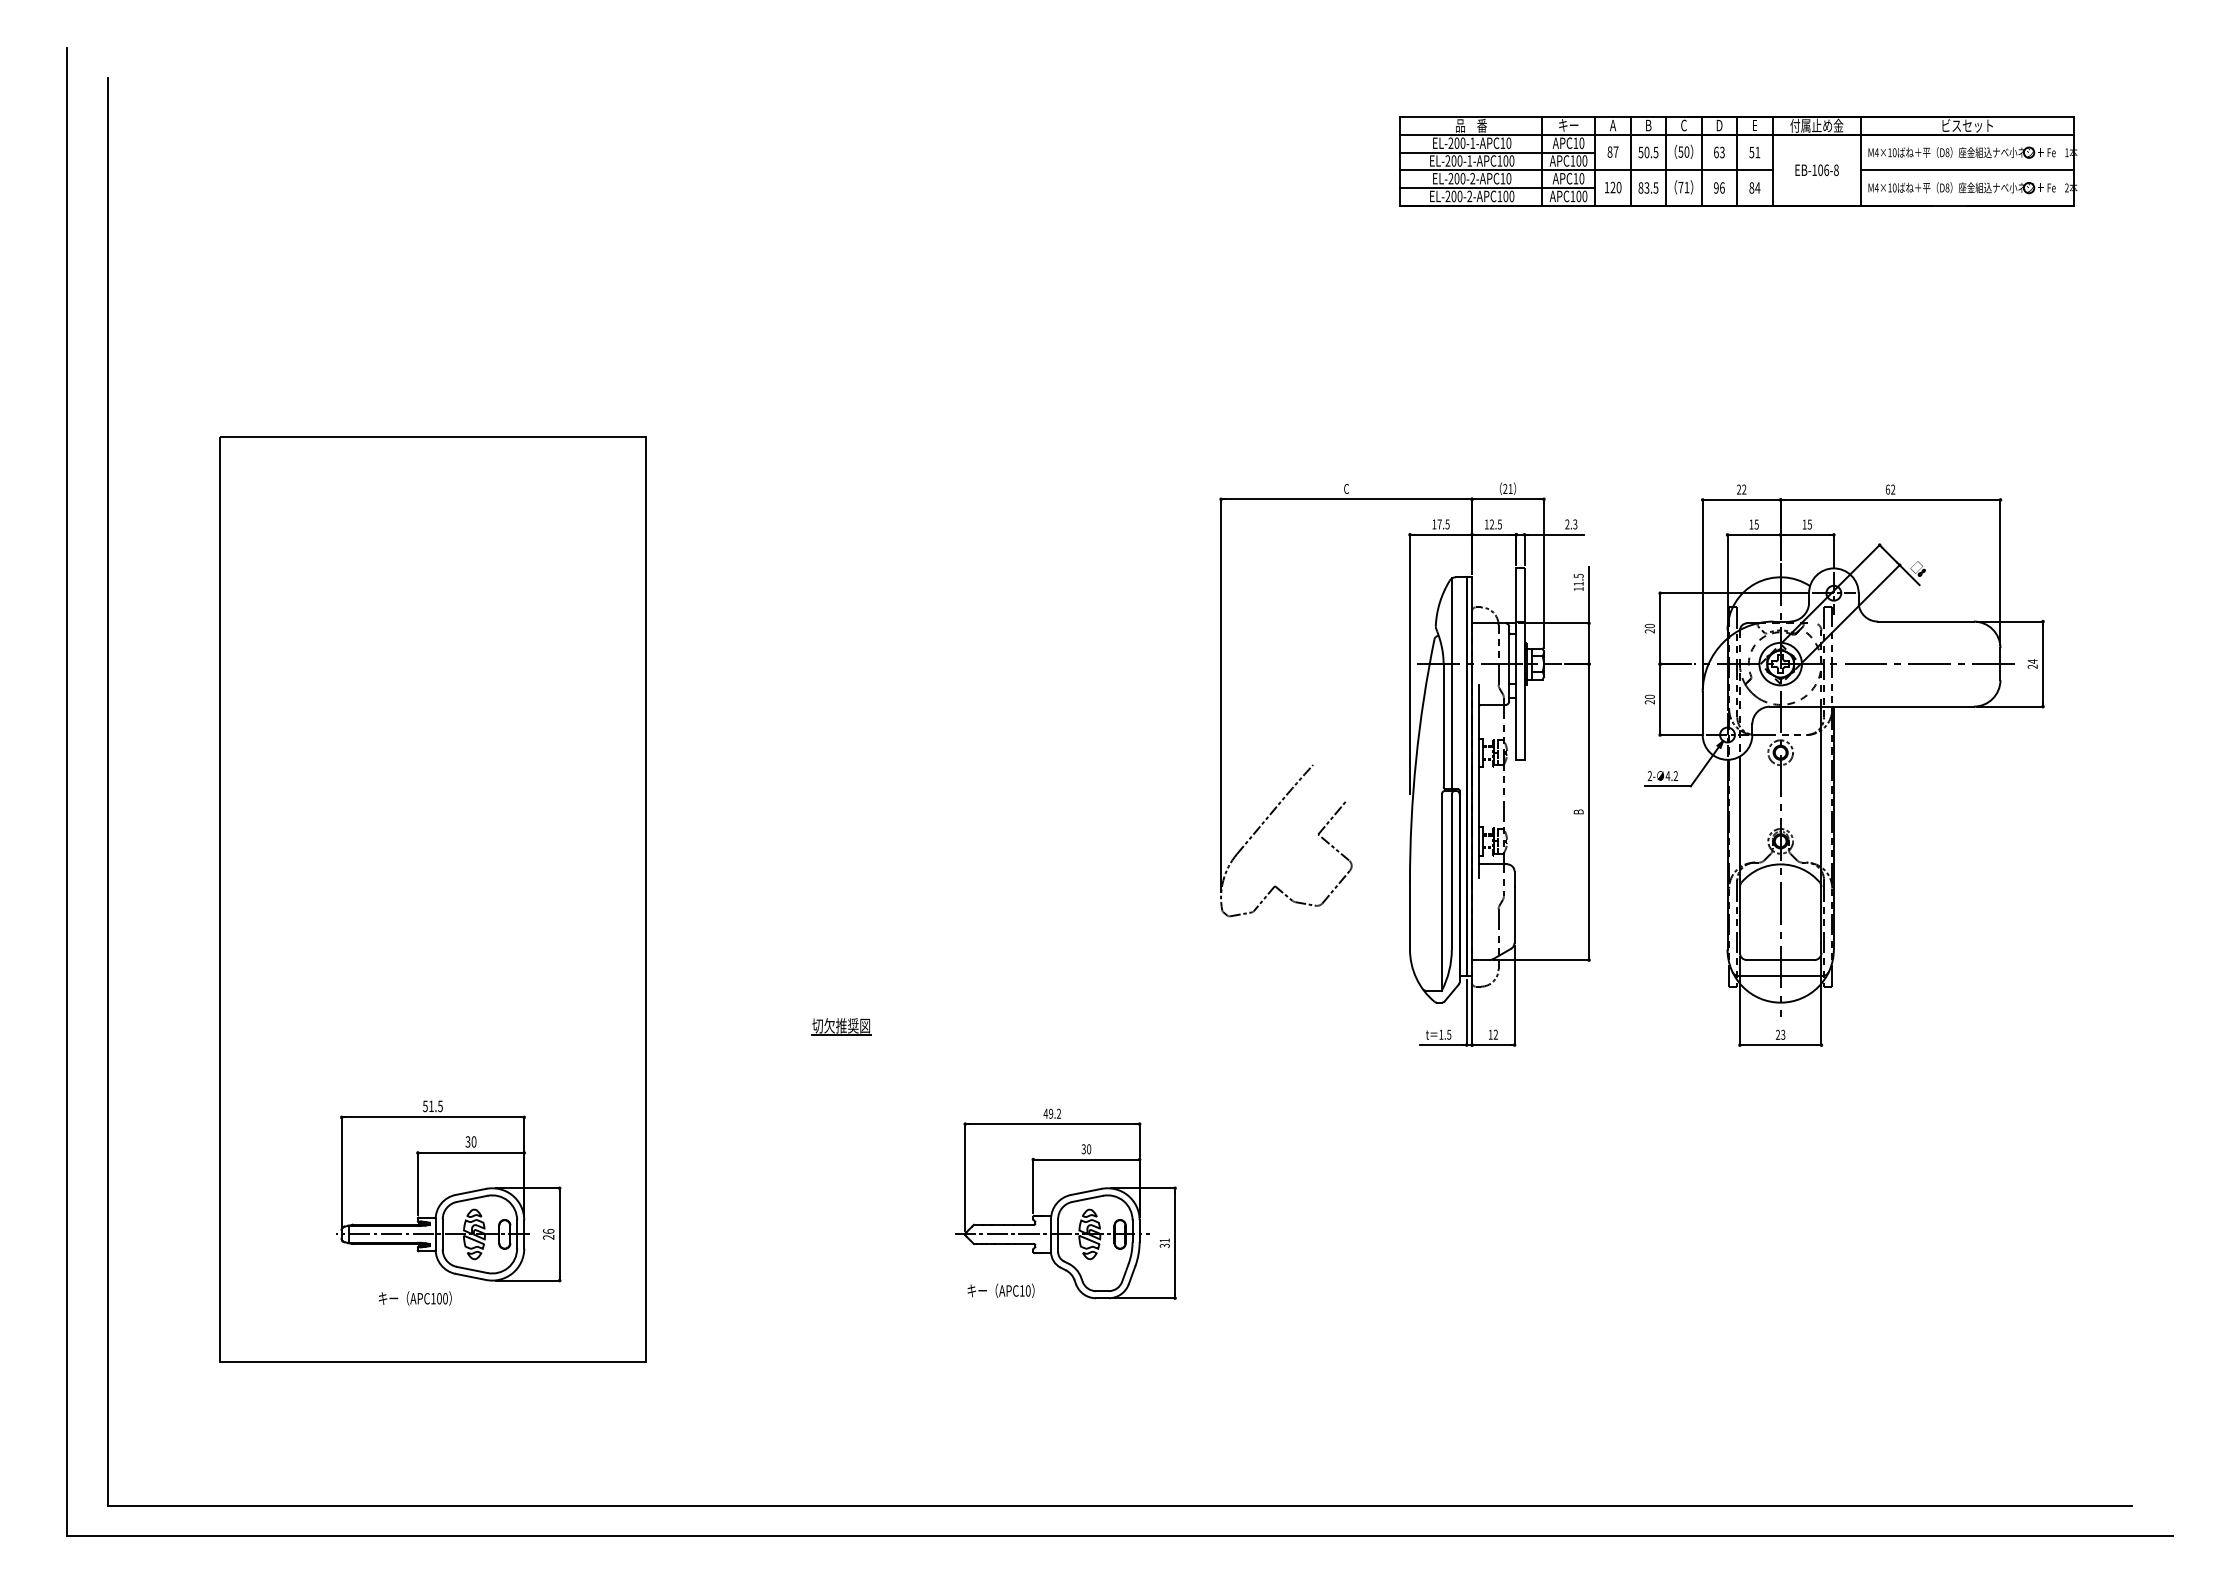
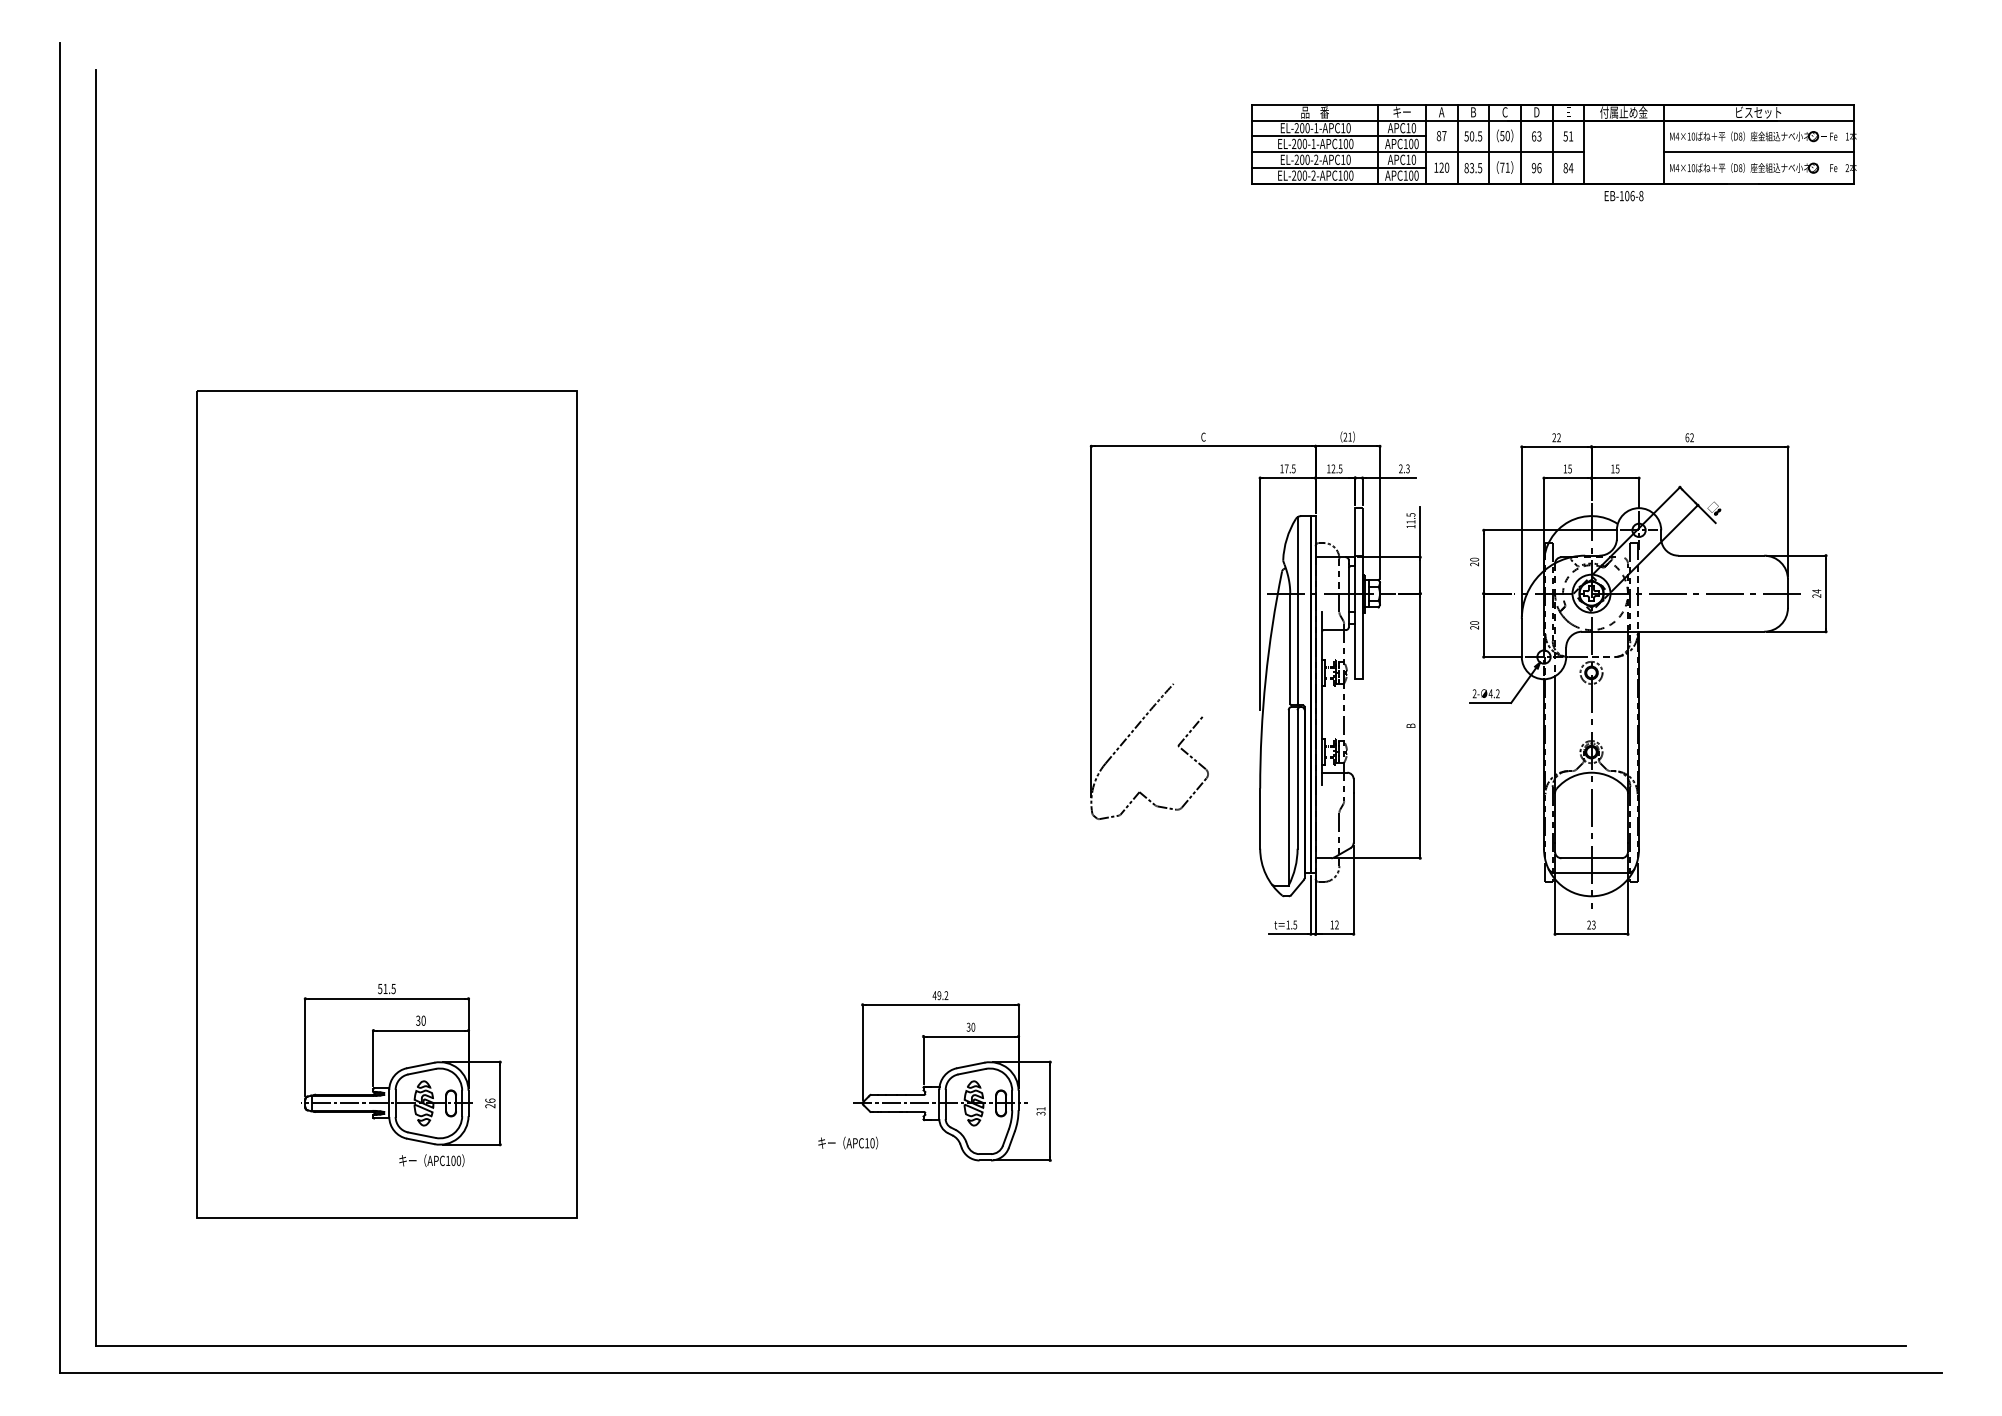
text: (1816, 170) -> (1623, 196), moved
part: (841, 1026) -> (752, 917), removed
text: (1000, 1290) -> (847, 1142), moved
text: (414, 1298) -> (431, 1160), moved

